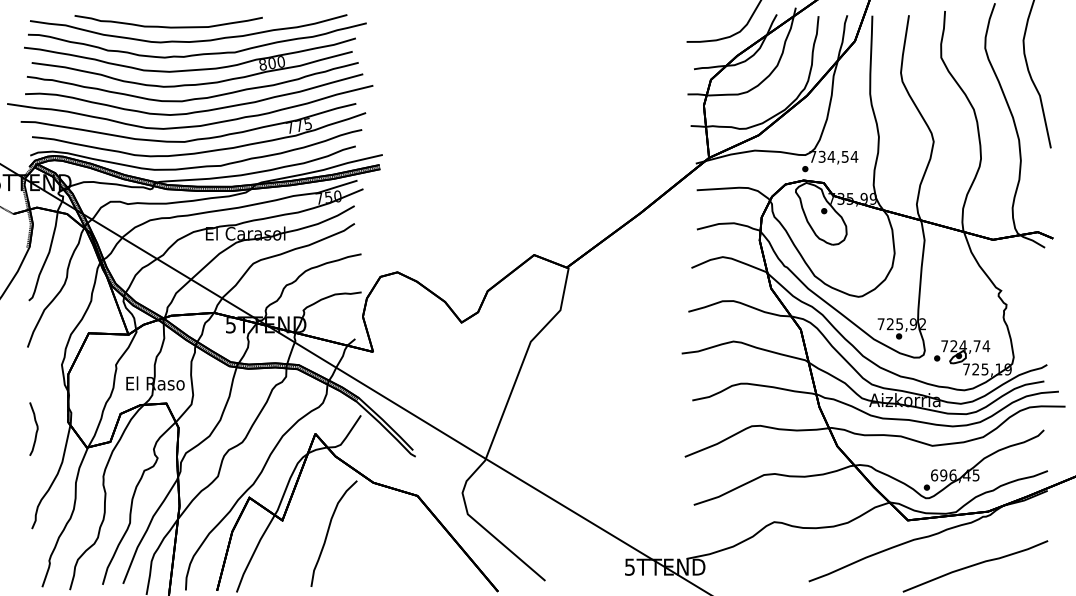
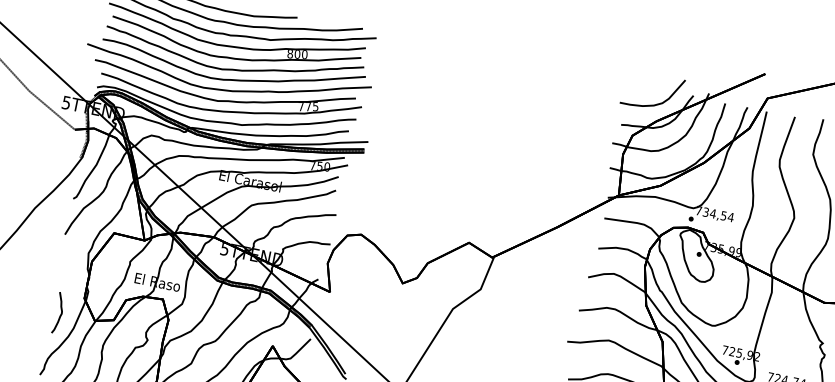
curve: (36, 428) -> (60, 313), moved

